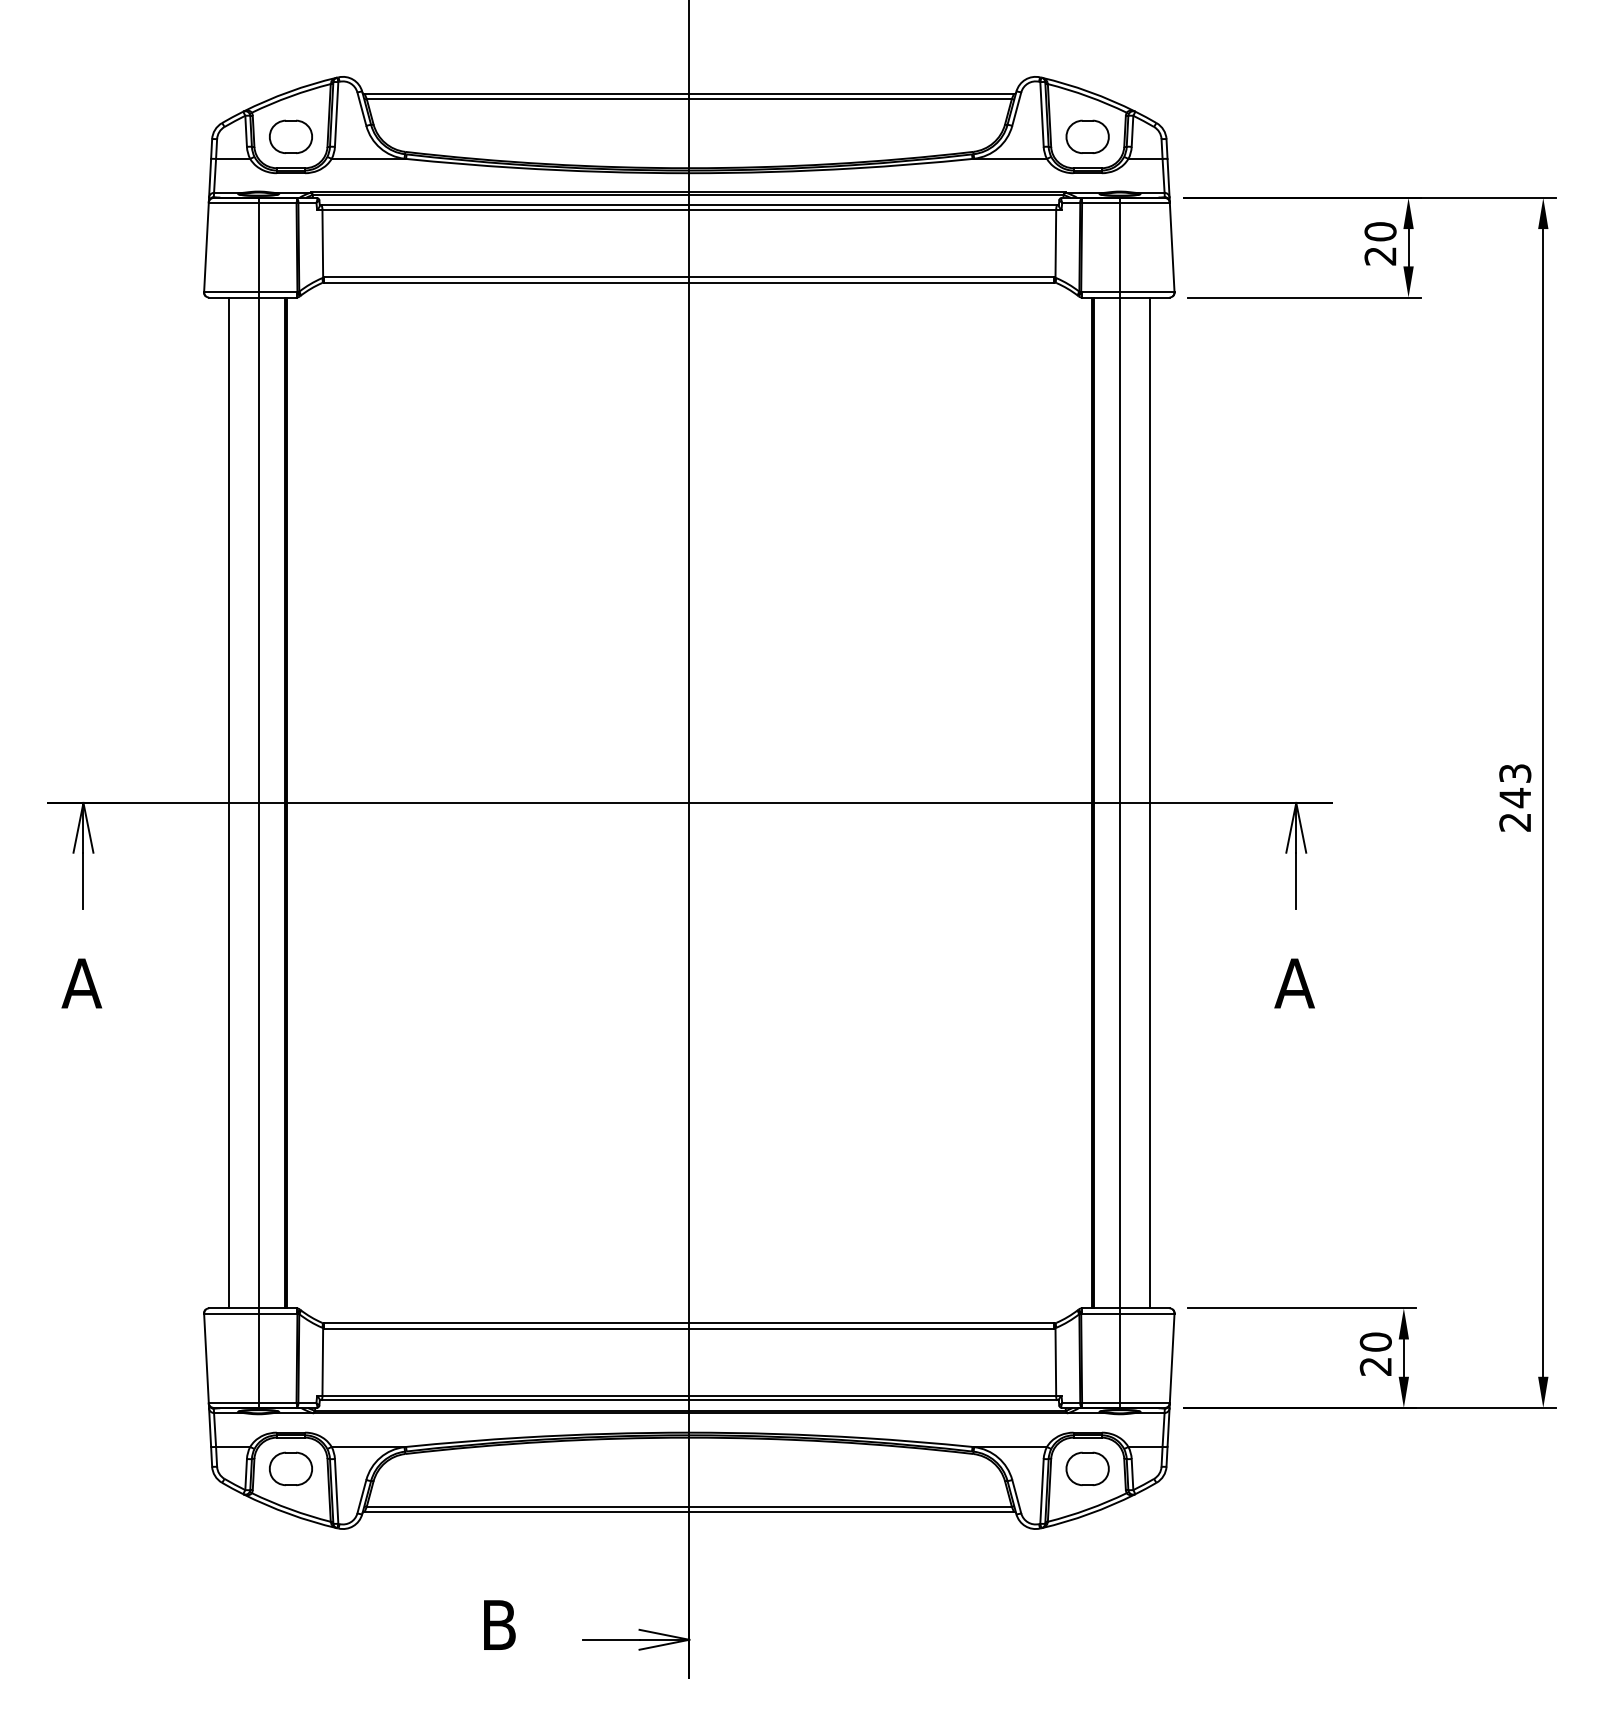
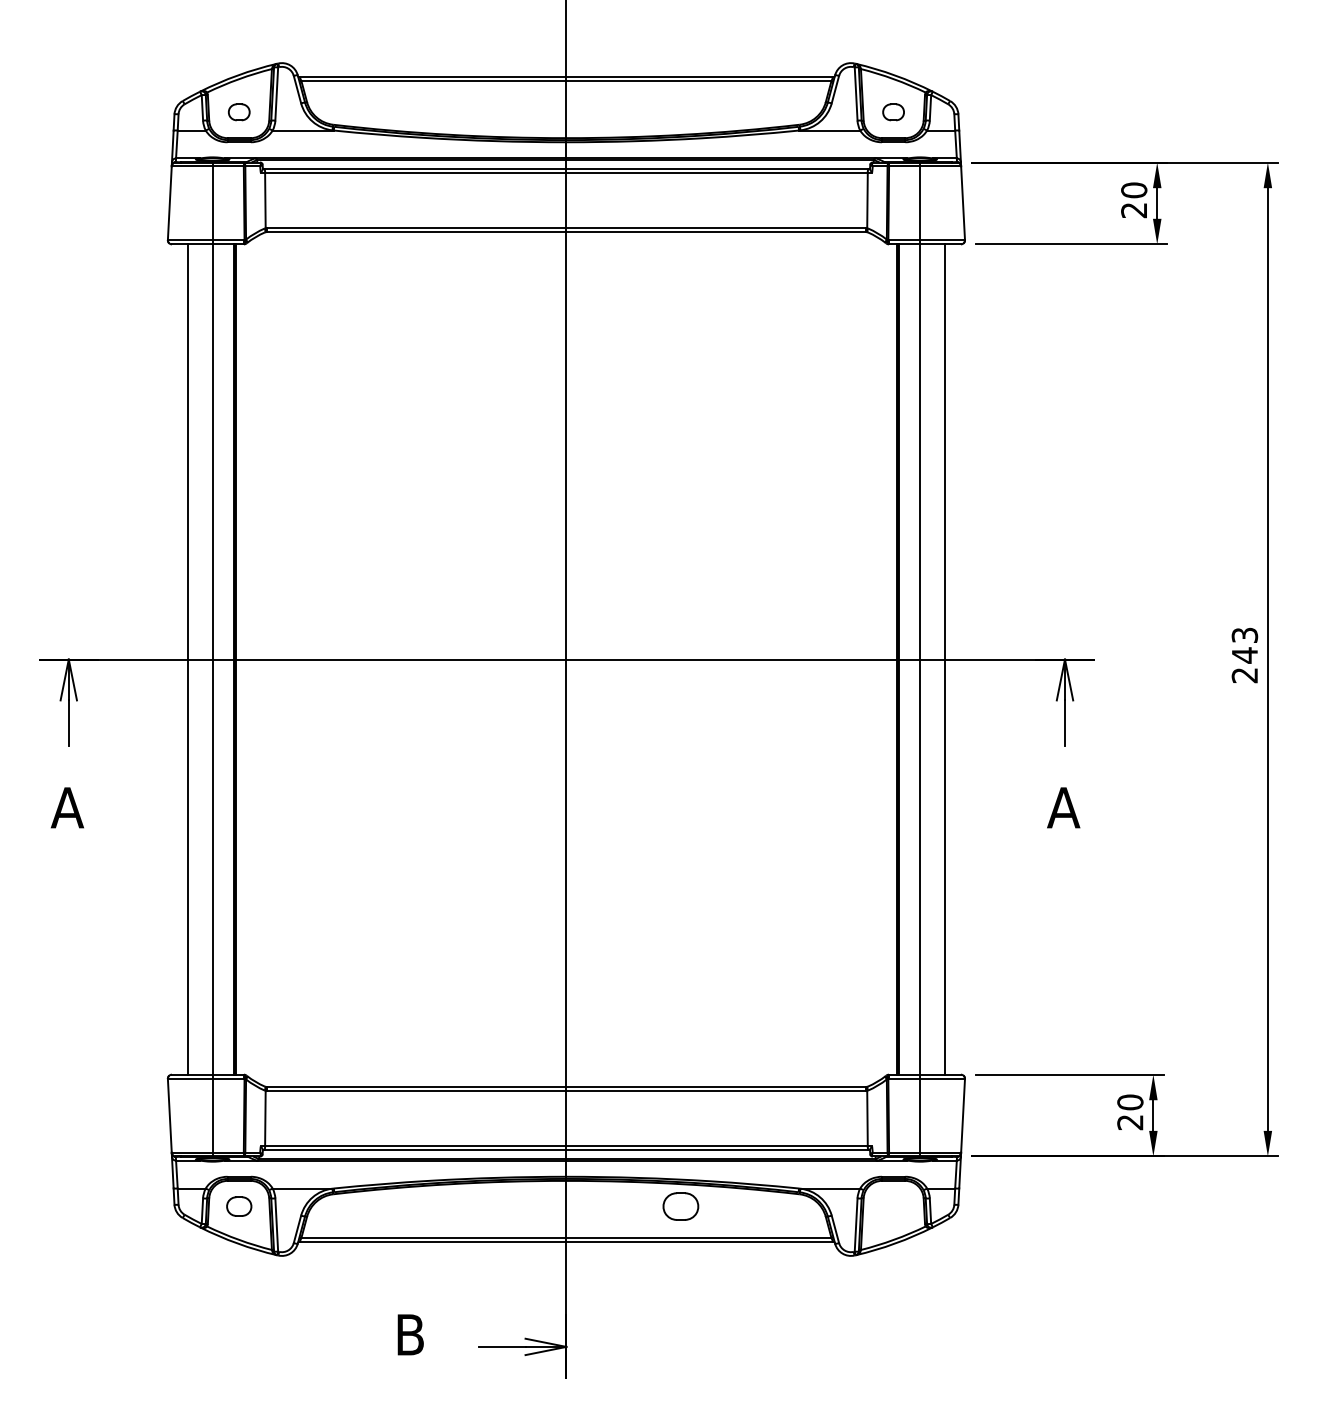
part: (290, 136) -> (238, 112), size x0.6
part: (1087, 136) -> (893, 112), size x0.6
part: (290, 1468) -> (238, 1206), size x0.7
part: (1087, 1468) -> (680, 1206), moved

